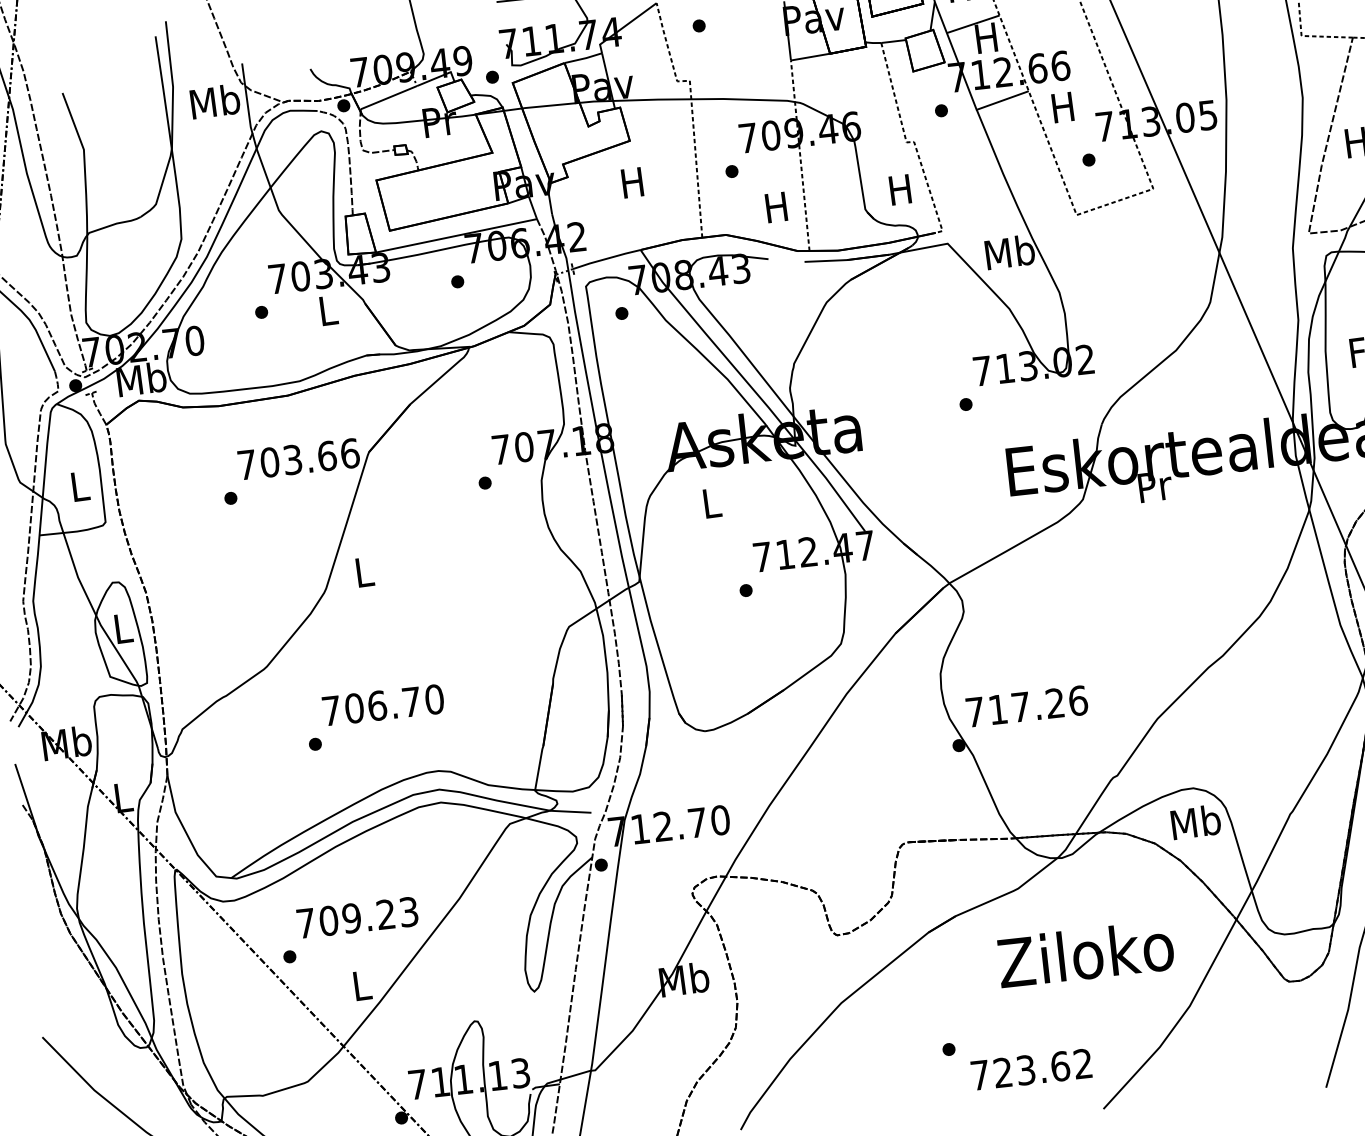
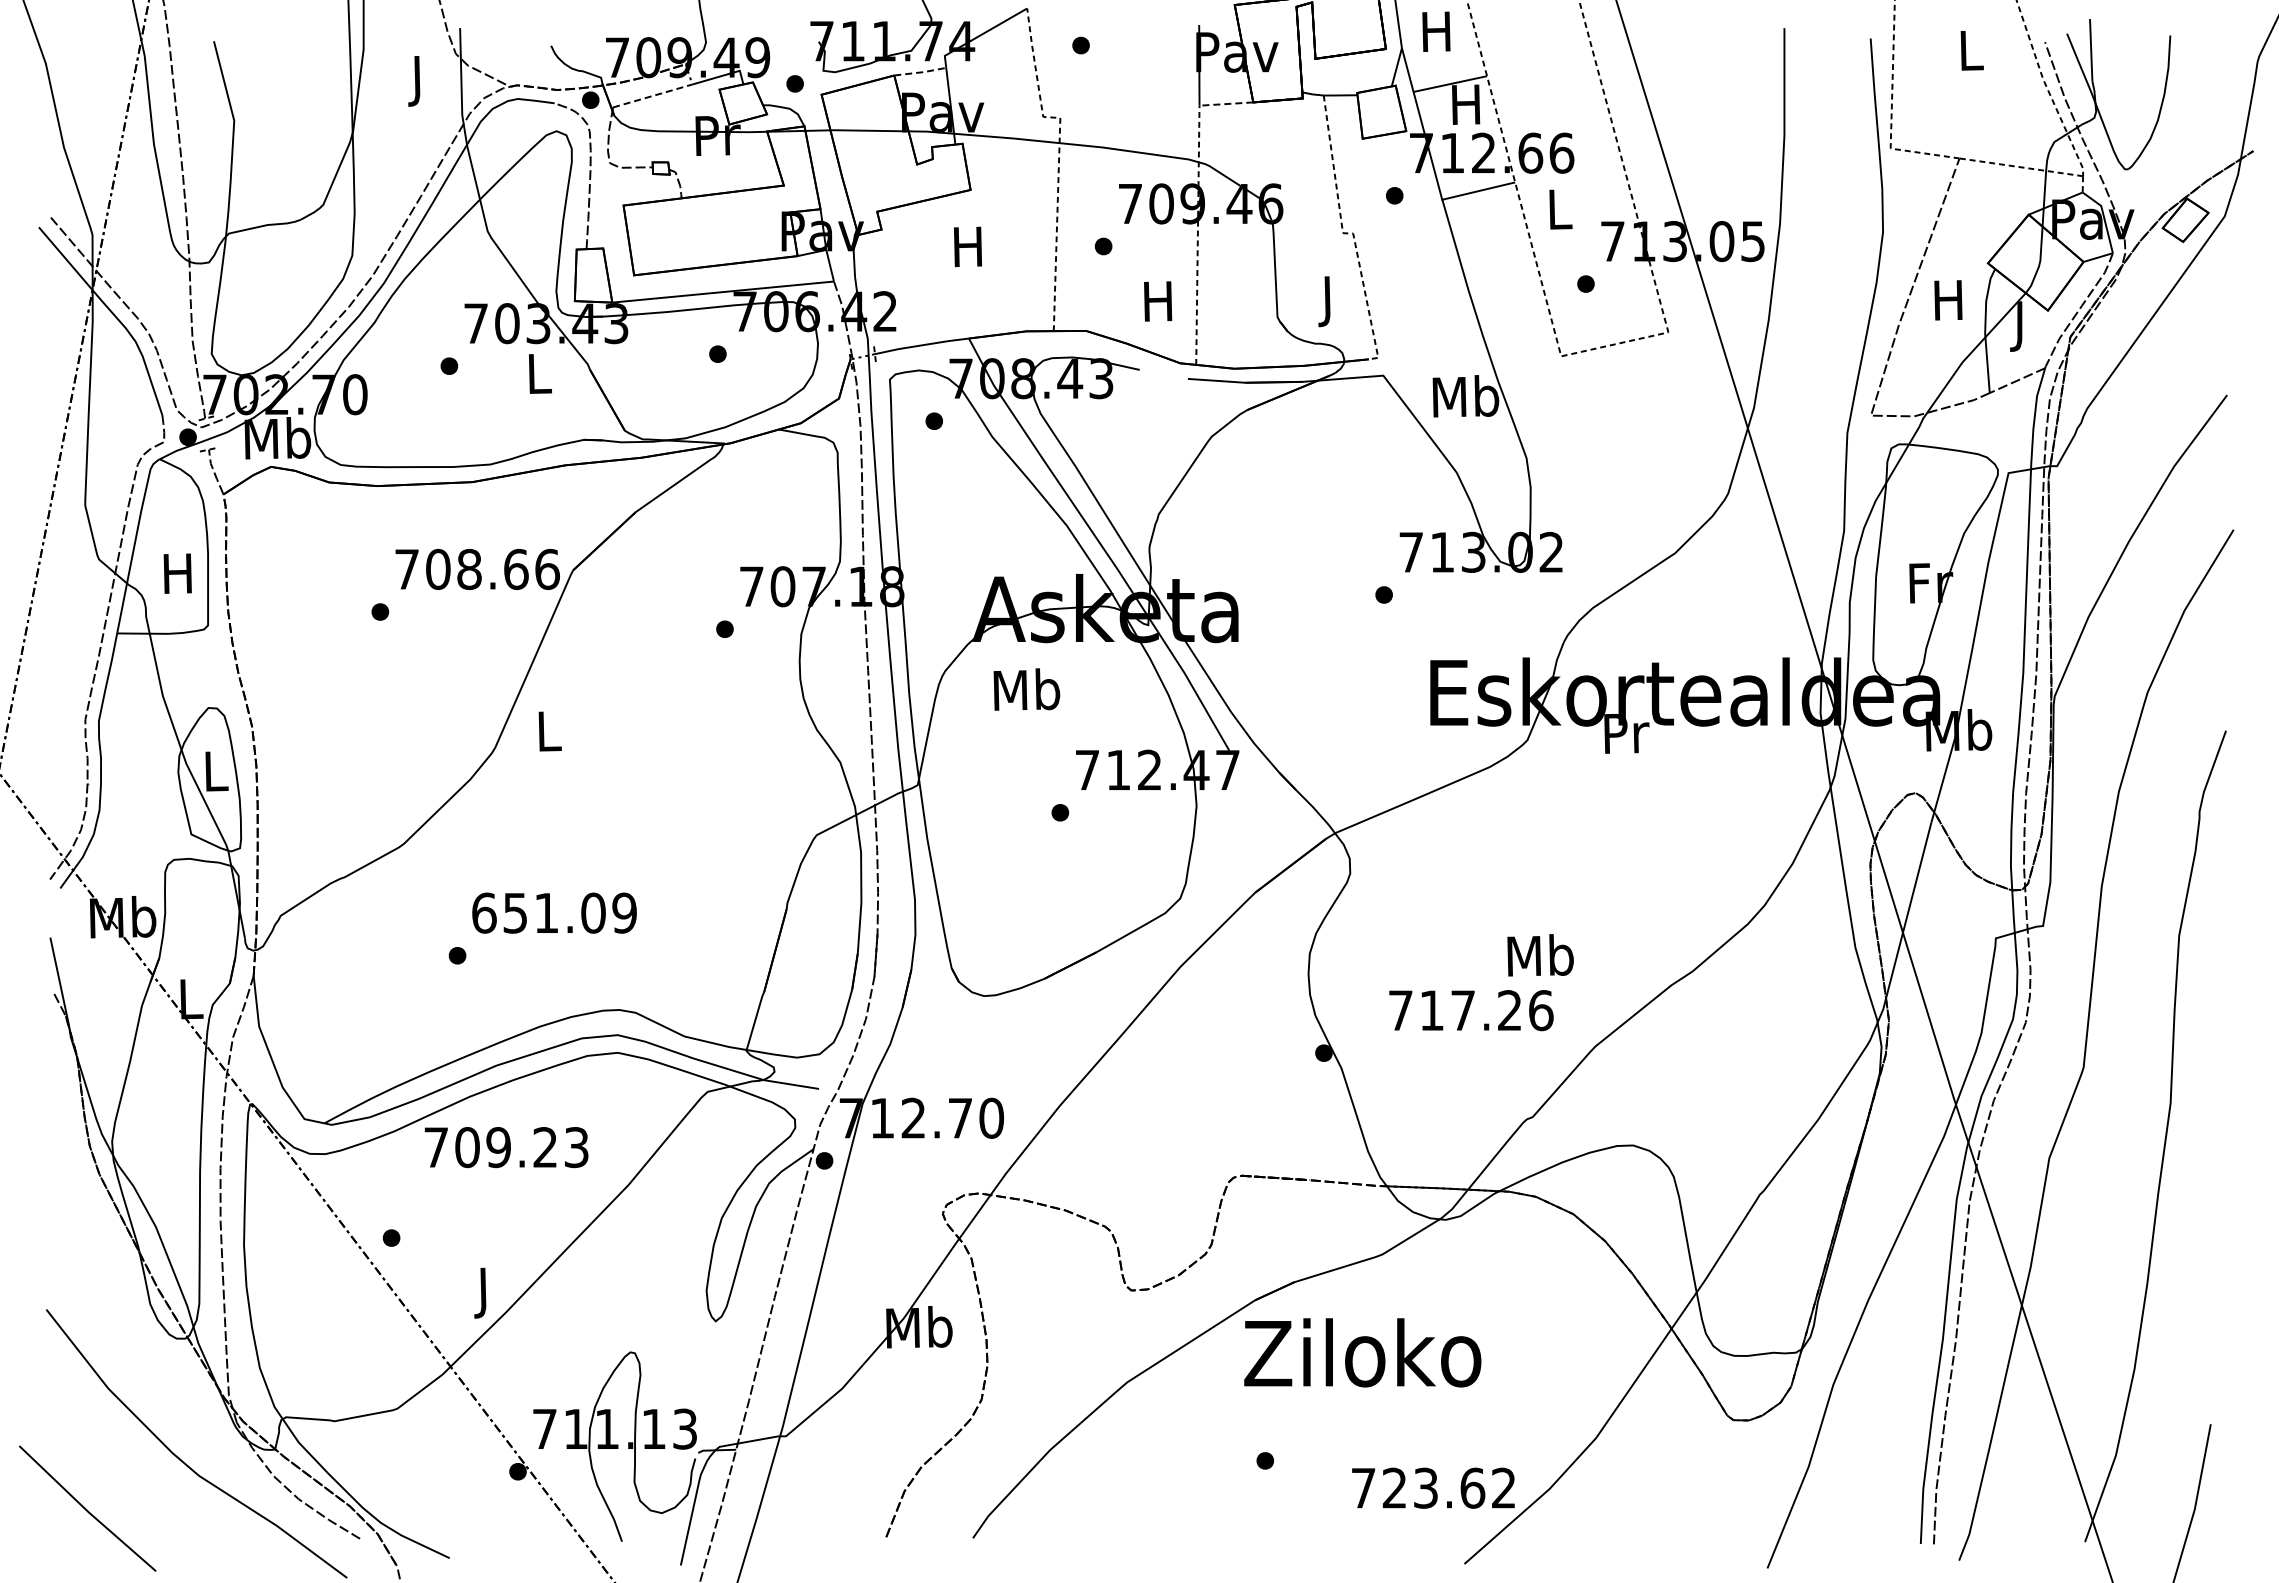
line: (810, 57) -> (1226, 104), solid -> dashed
line: (584, 58) -> (921, 72), solid -> dashed
line: (389, 97) -> (653, 95), solid -> dashed
text: (215, 105) -> (418, 80), Mb -> J
text: (1062, 107) -> (1558, 209), H -> L
text: (900, 193) -> (1327, 301), H -> J
text: (292, 459) -> (469, 569), 703.66 -> 708.66
text: (78, 486) -> (177, 573), L -> H
text: (711, 502) -> (1026, 689), L -> Mb
text: (383, 704) -> (554, 912), 706.70 -> 651.09
text: (1027, 706) -> (1471, 1010), moved
text: (1195, 822) -> (1540, 955), moved
text: (357, 917) -> (506, 1147), moved
text: (1085, 953) -> (1362, 1352), moved
text: (363, 989) -> (485, 1292), L -> J
text: (1031, 1069) -> (1433, 1487), moved

